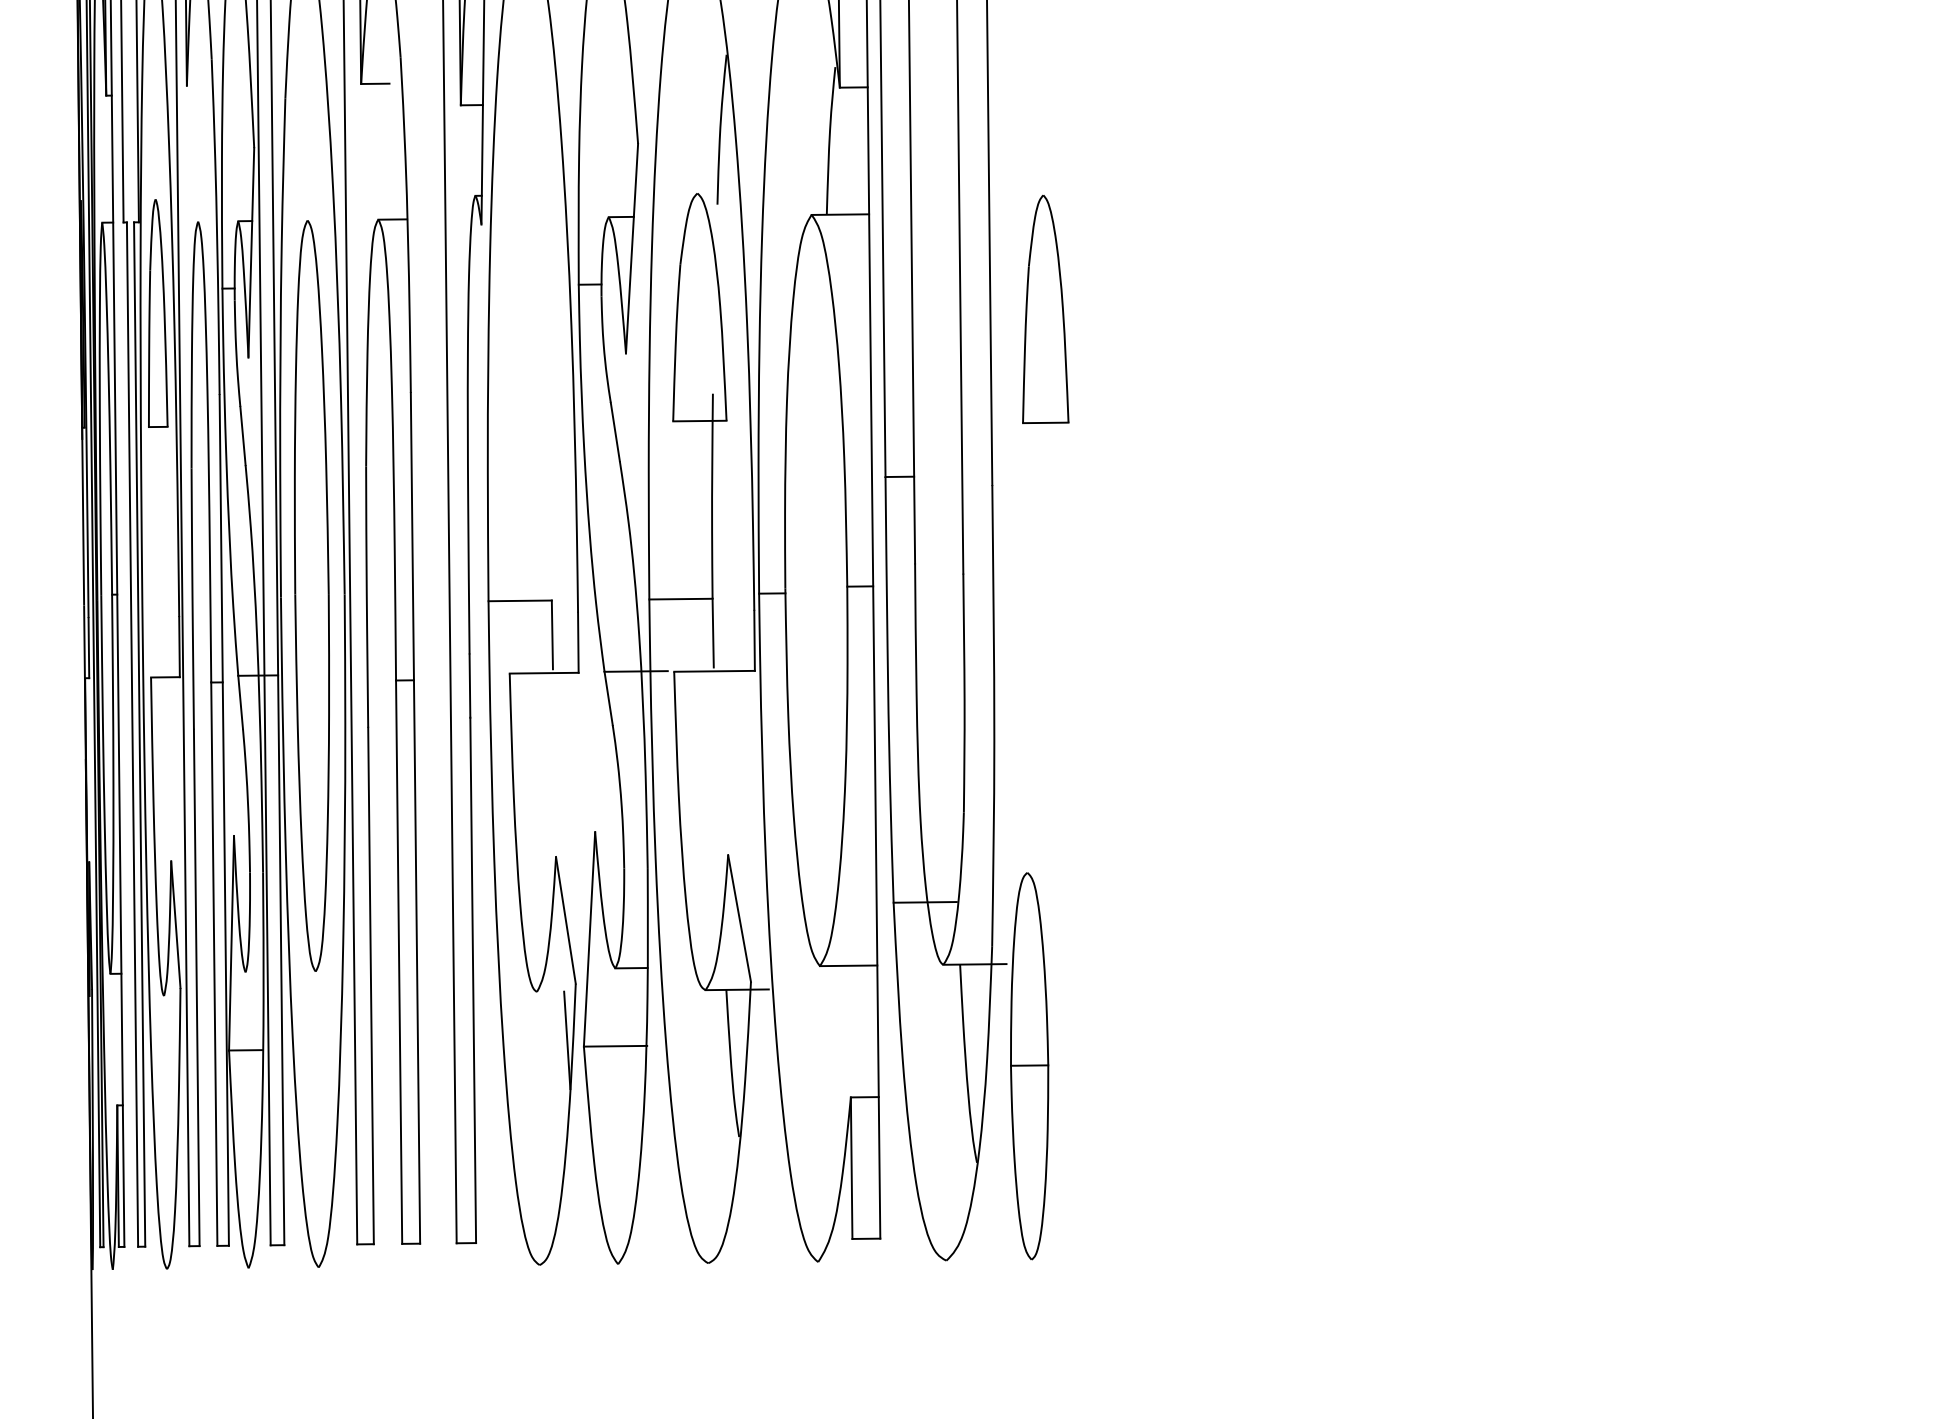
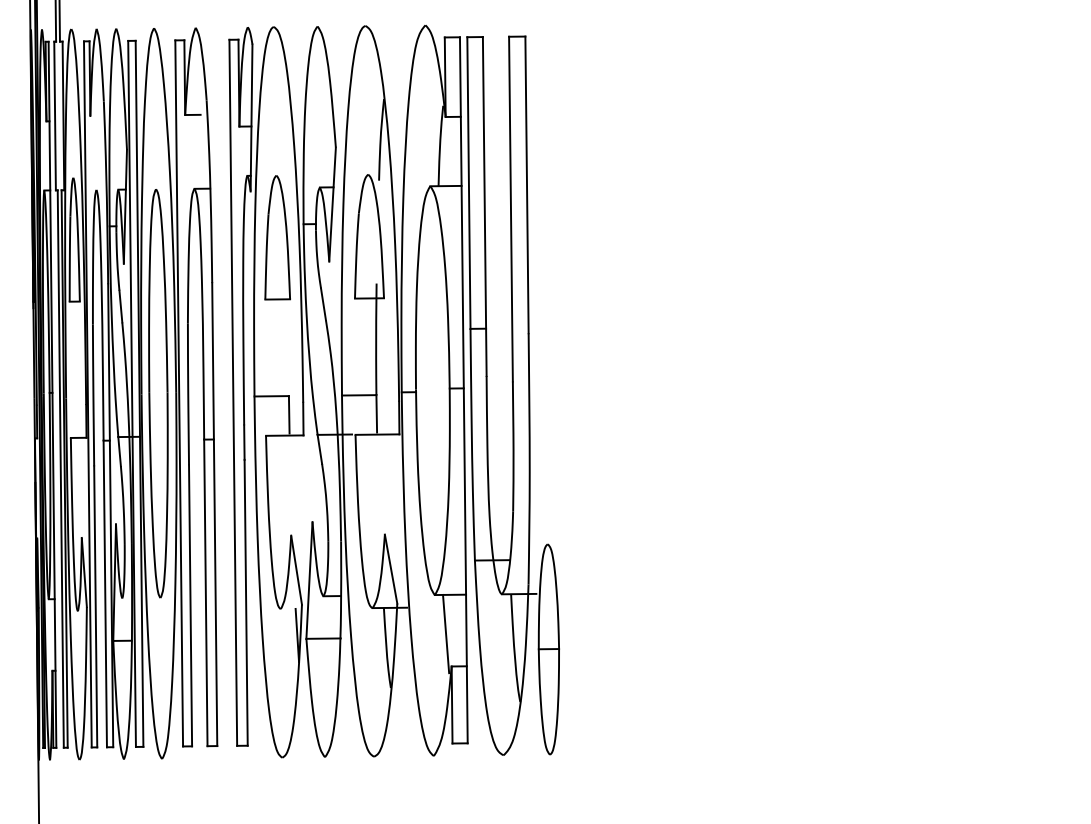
part: (1045, 309) -> (277, 237), moved
line: (841, 1036) -> (446, 633), added

